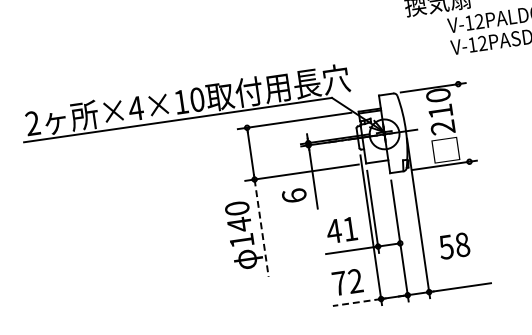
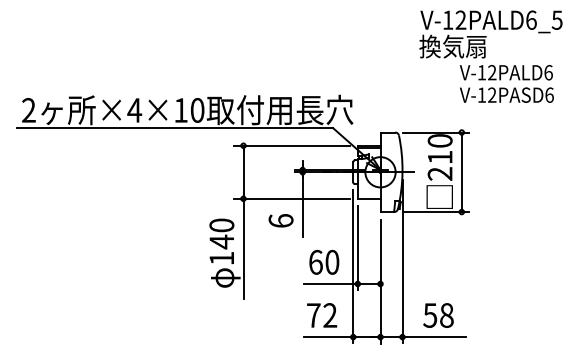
line: (463, 123) -> (461, 172), added
line: (261, 228) -> (243, 248), dashed -> solid
text: (341, 229) -> (323, 261), 41 -> 60
text: (454, 246) -> (438, 315), moved
line: (357, 302) -> (328, 337), dashed -> solid

